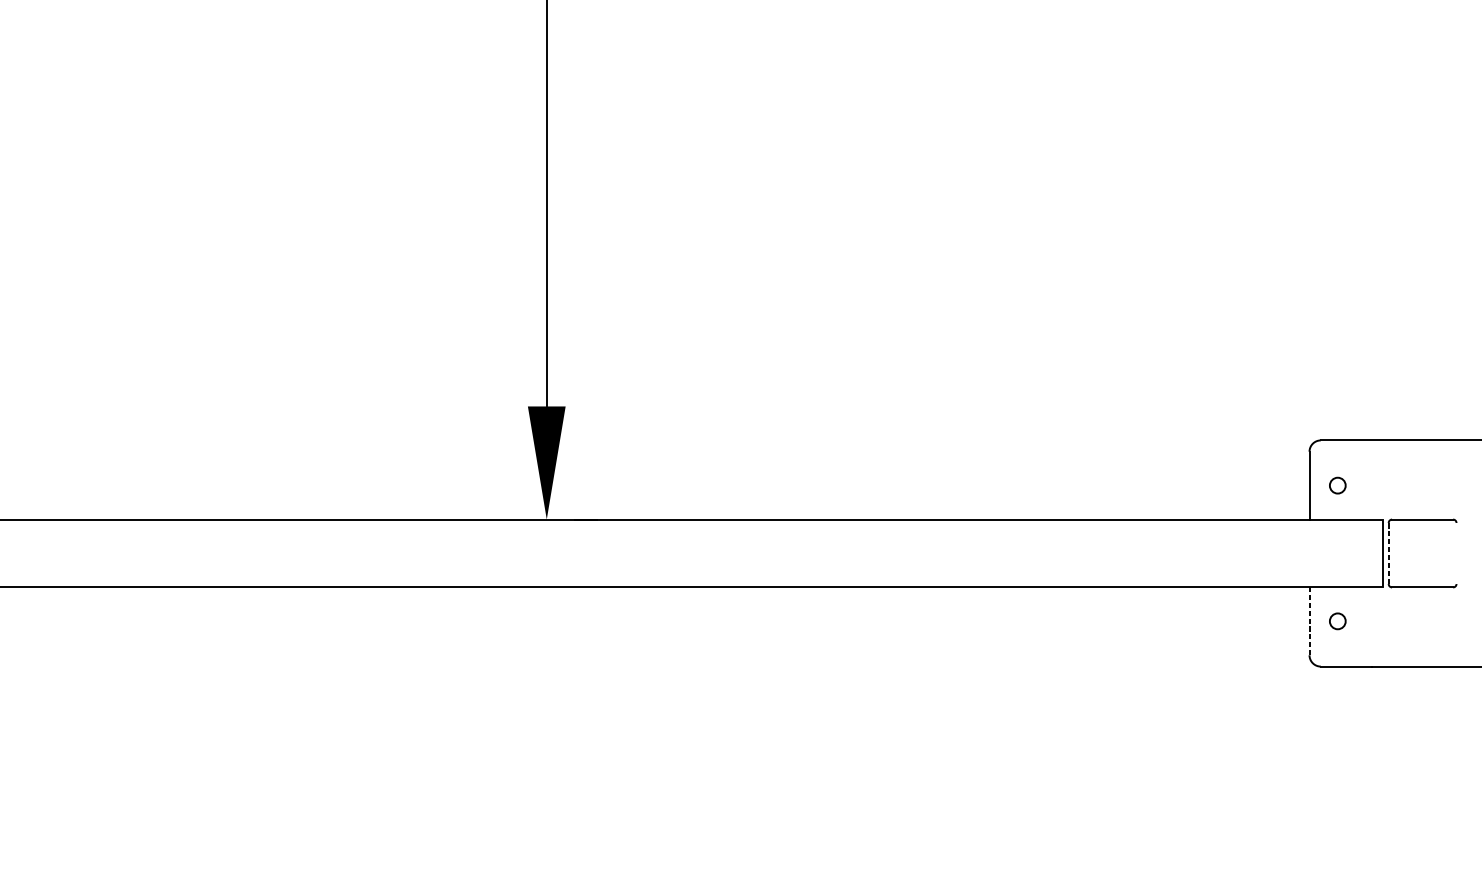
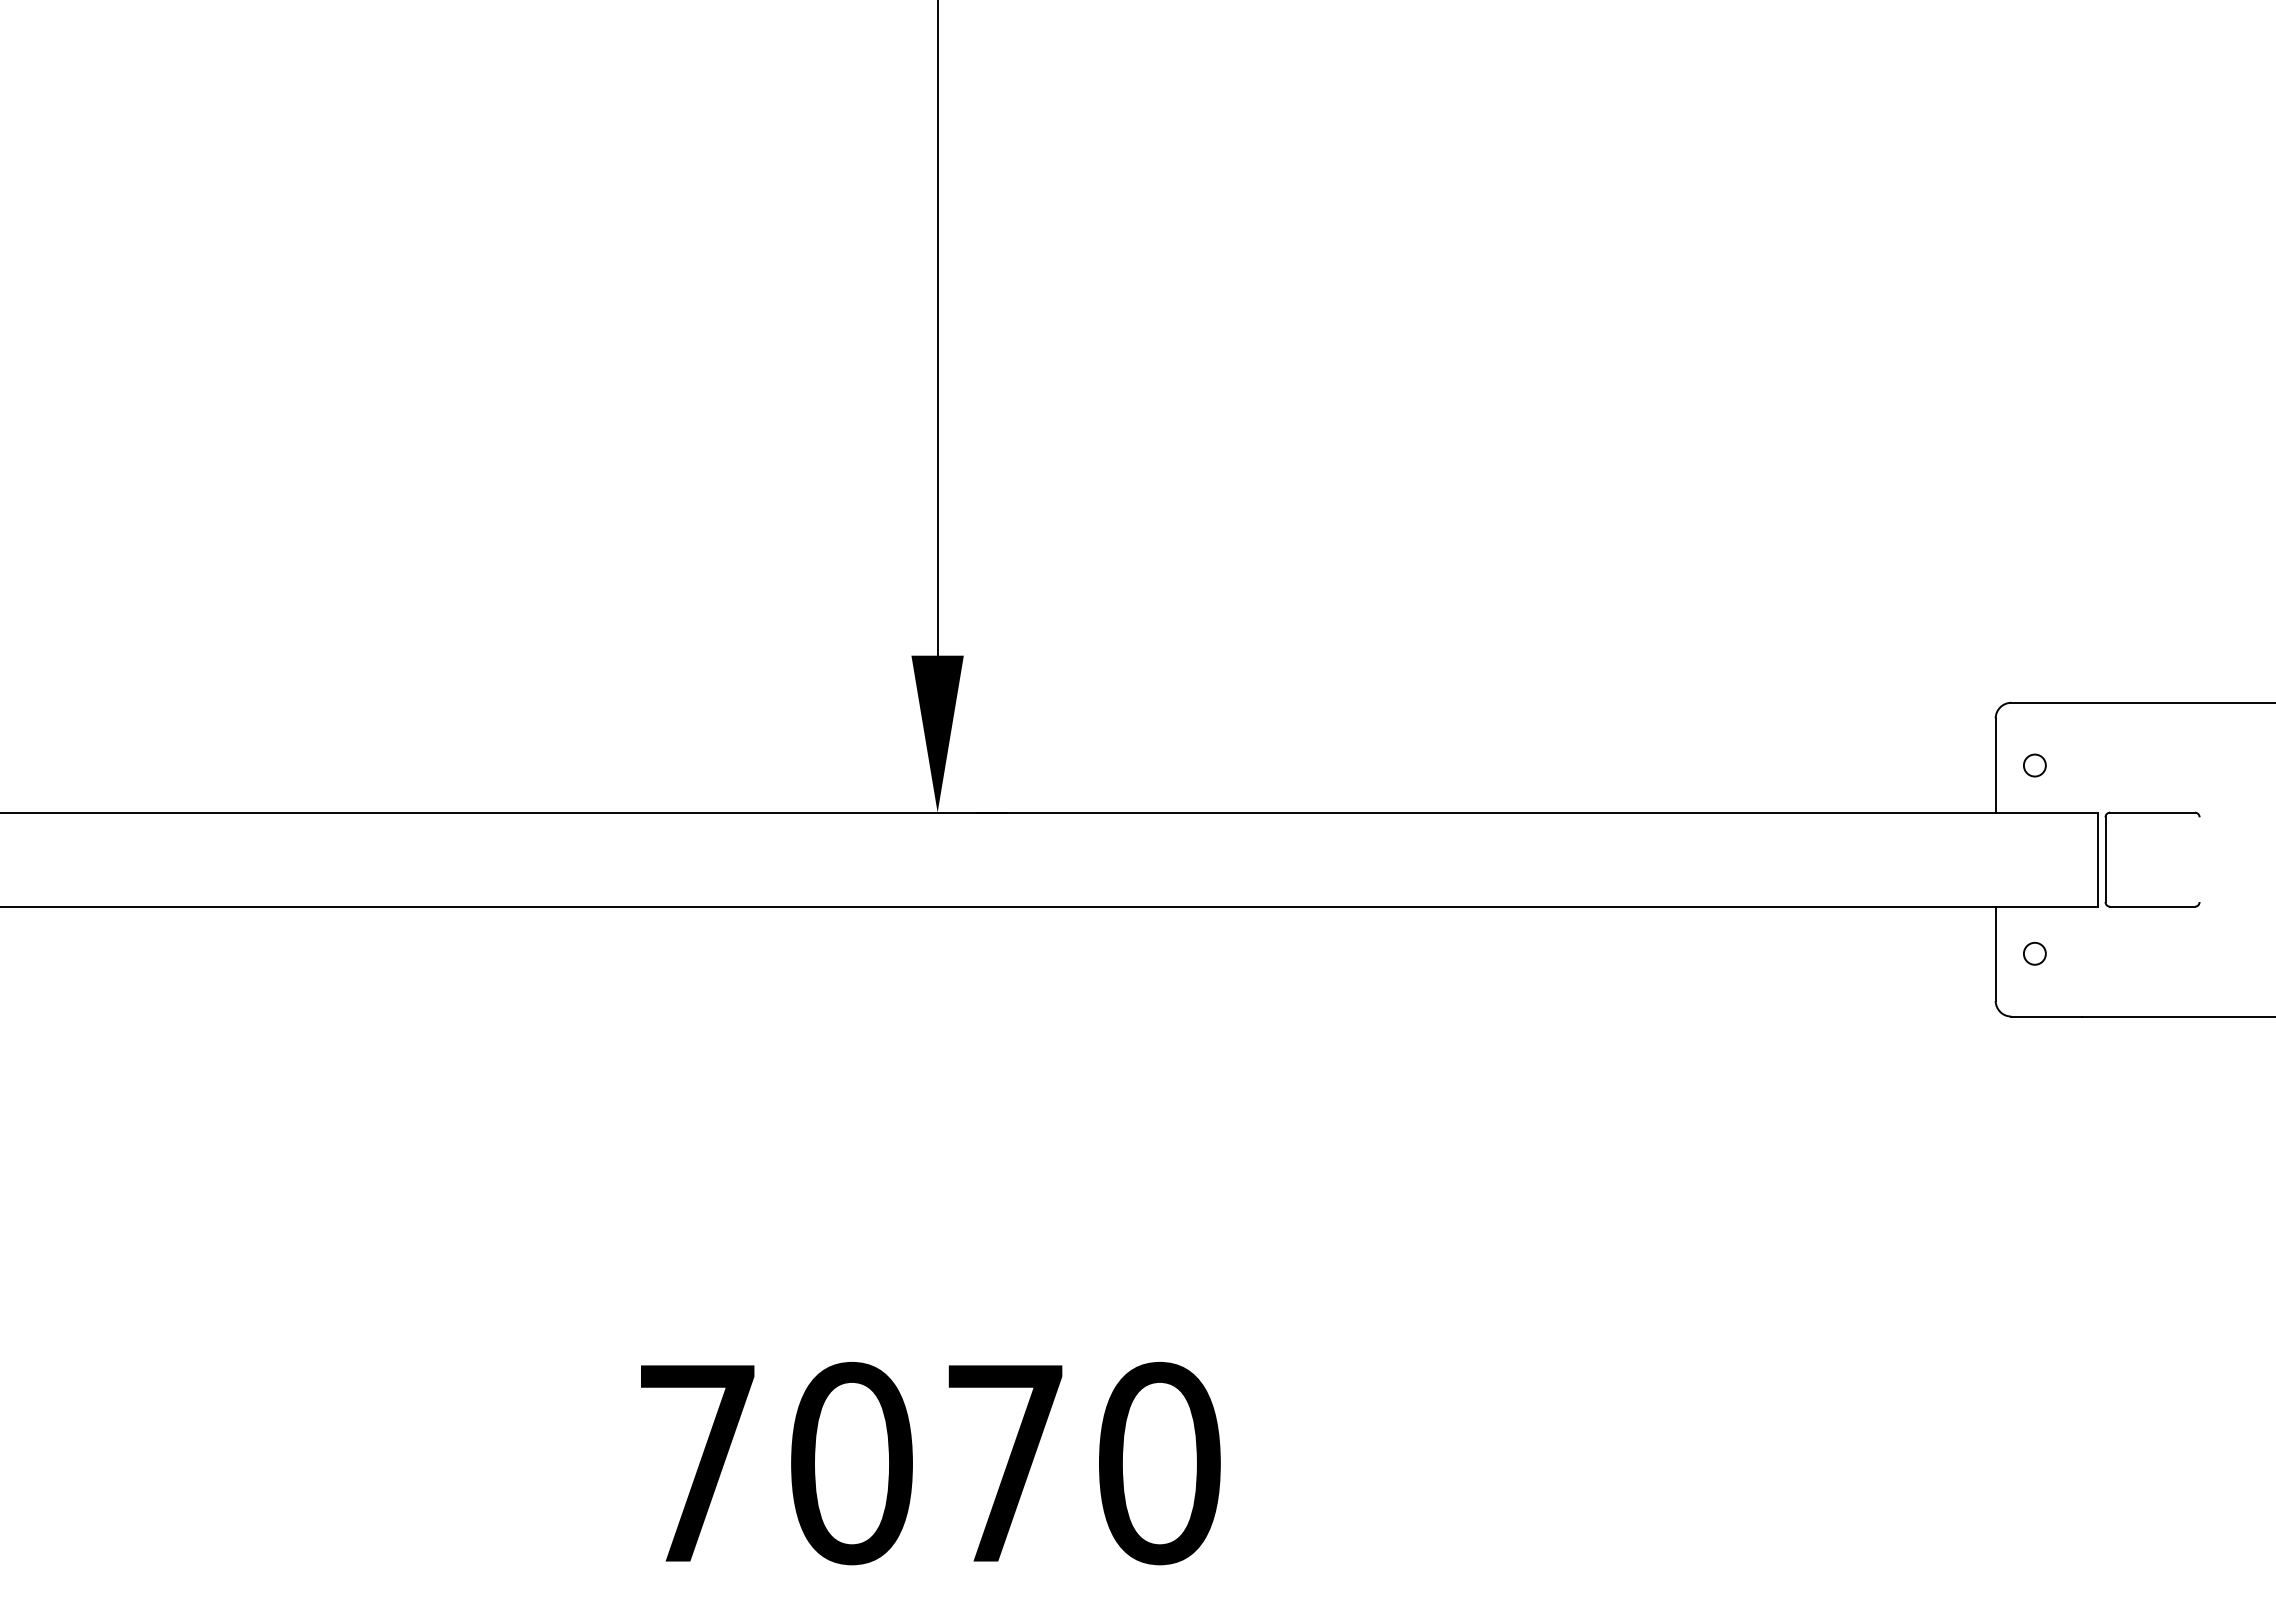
line: (1388, 553) -> (2105, 859), dashed -> solid
line: (1309, 621) -> (1995, 953), dashed -> solid

